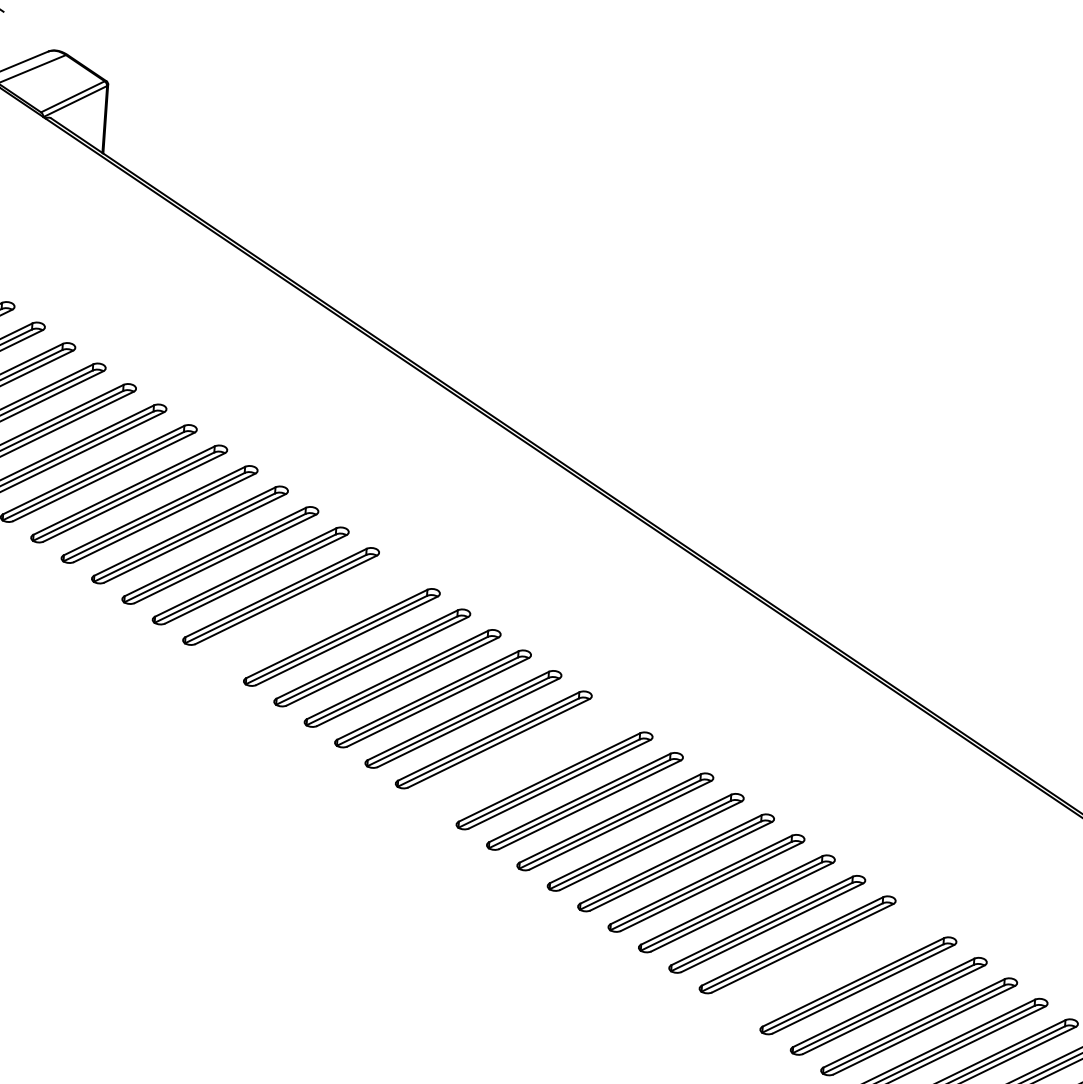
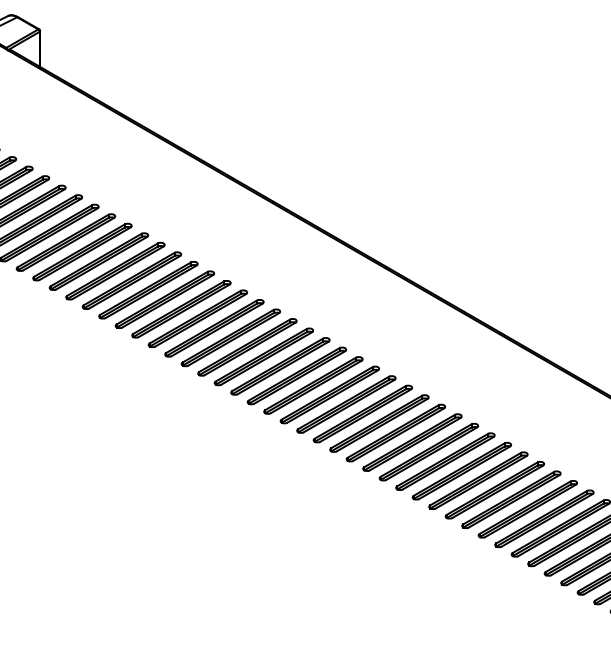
part: (310, 616) -> (164, 299), added
part: (524, 760) -> (280, 366), added
part: (828, 965) -> (445, 461), added

